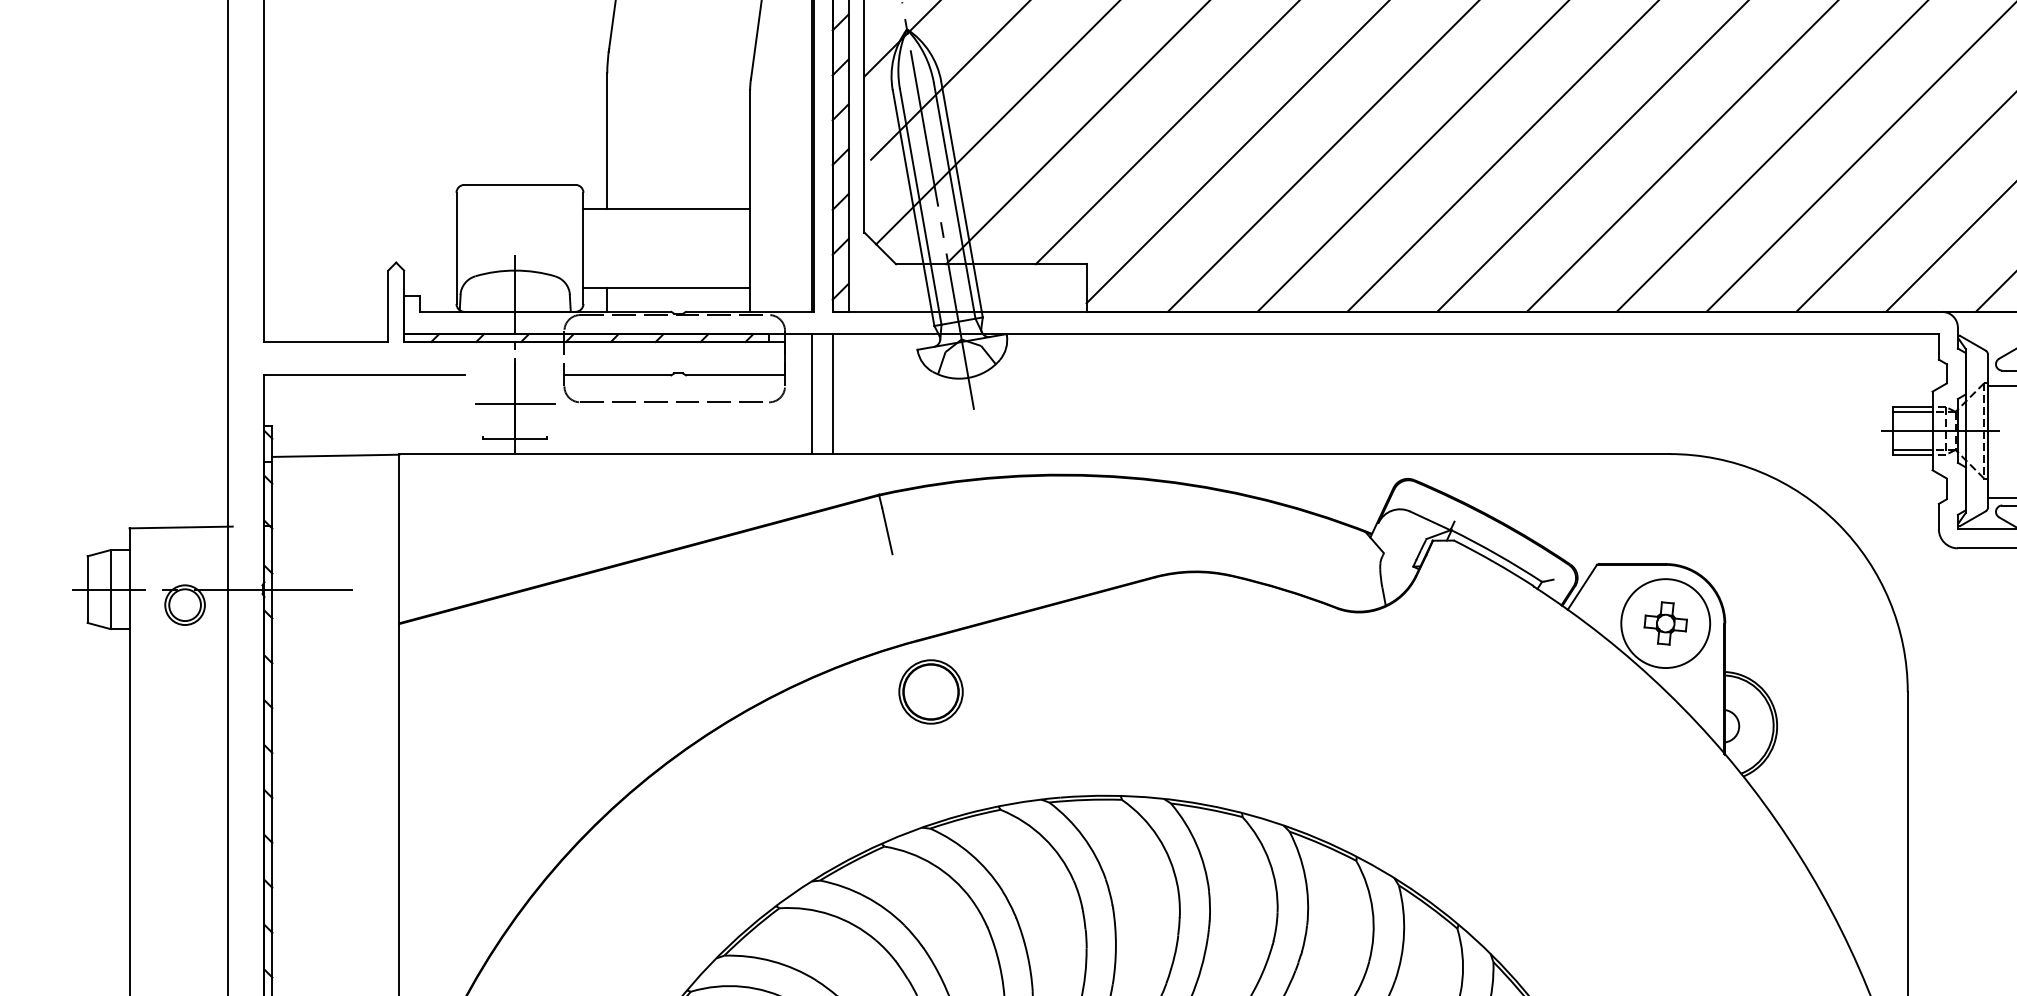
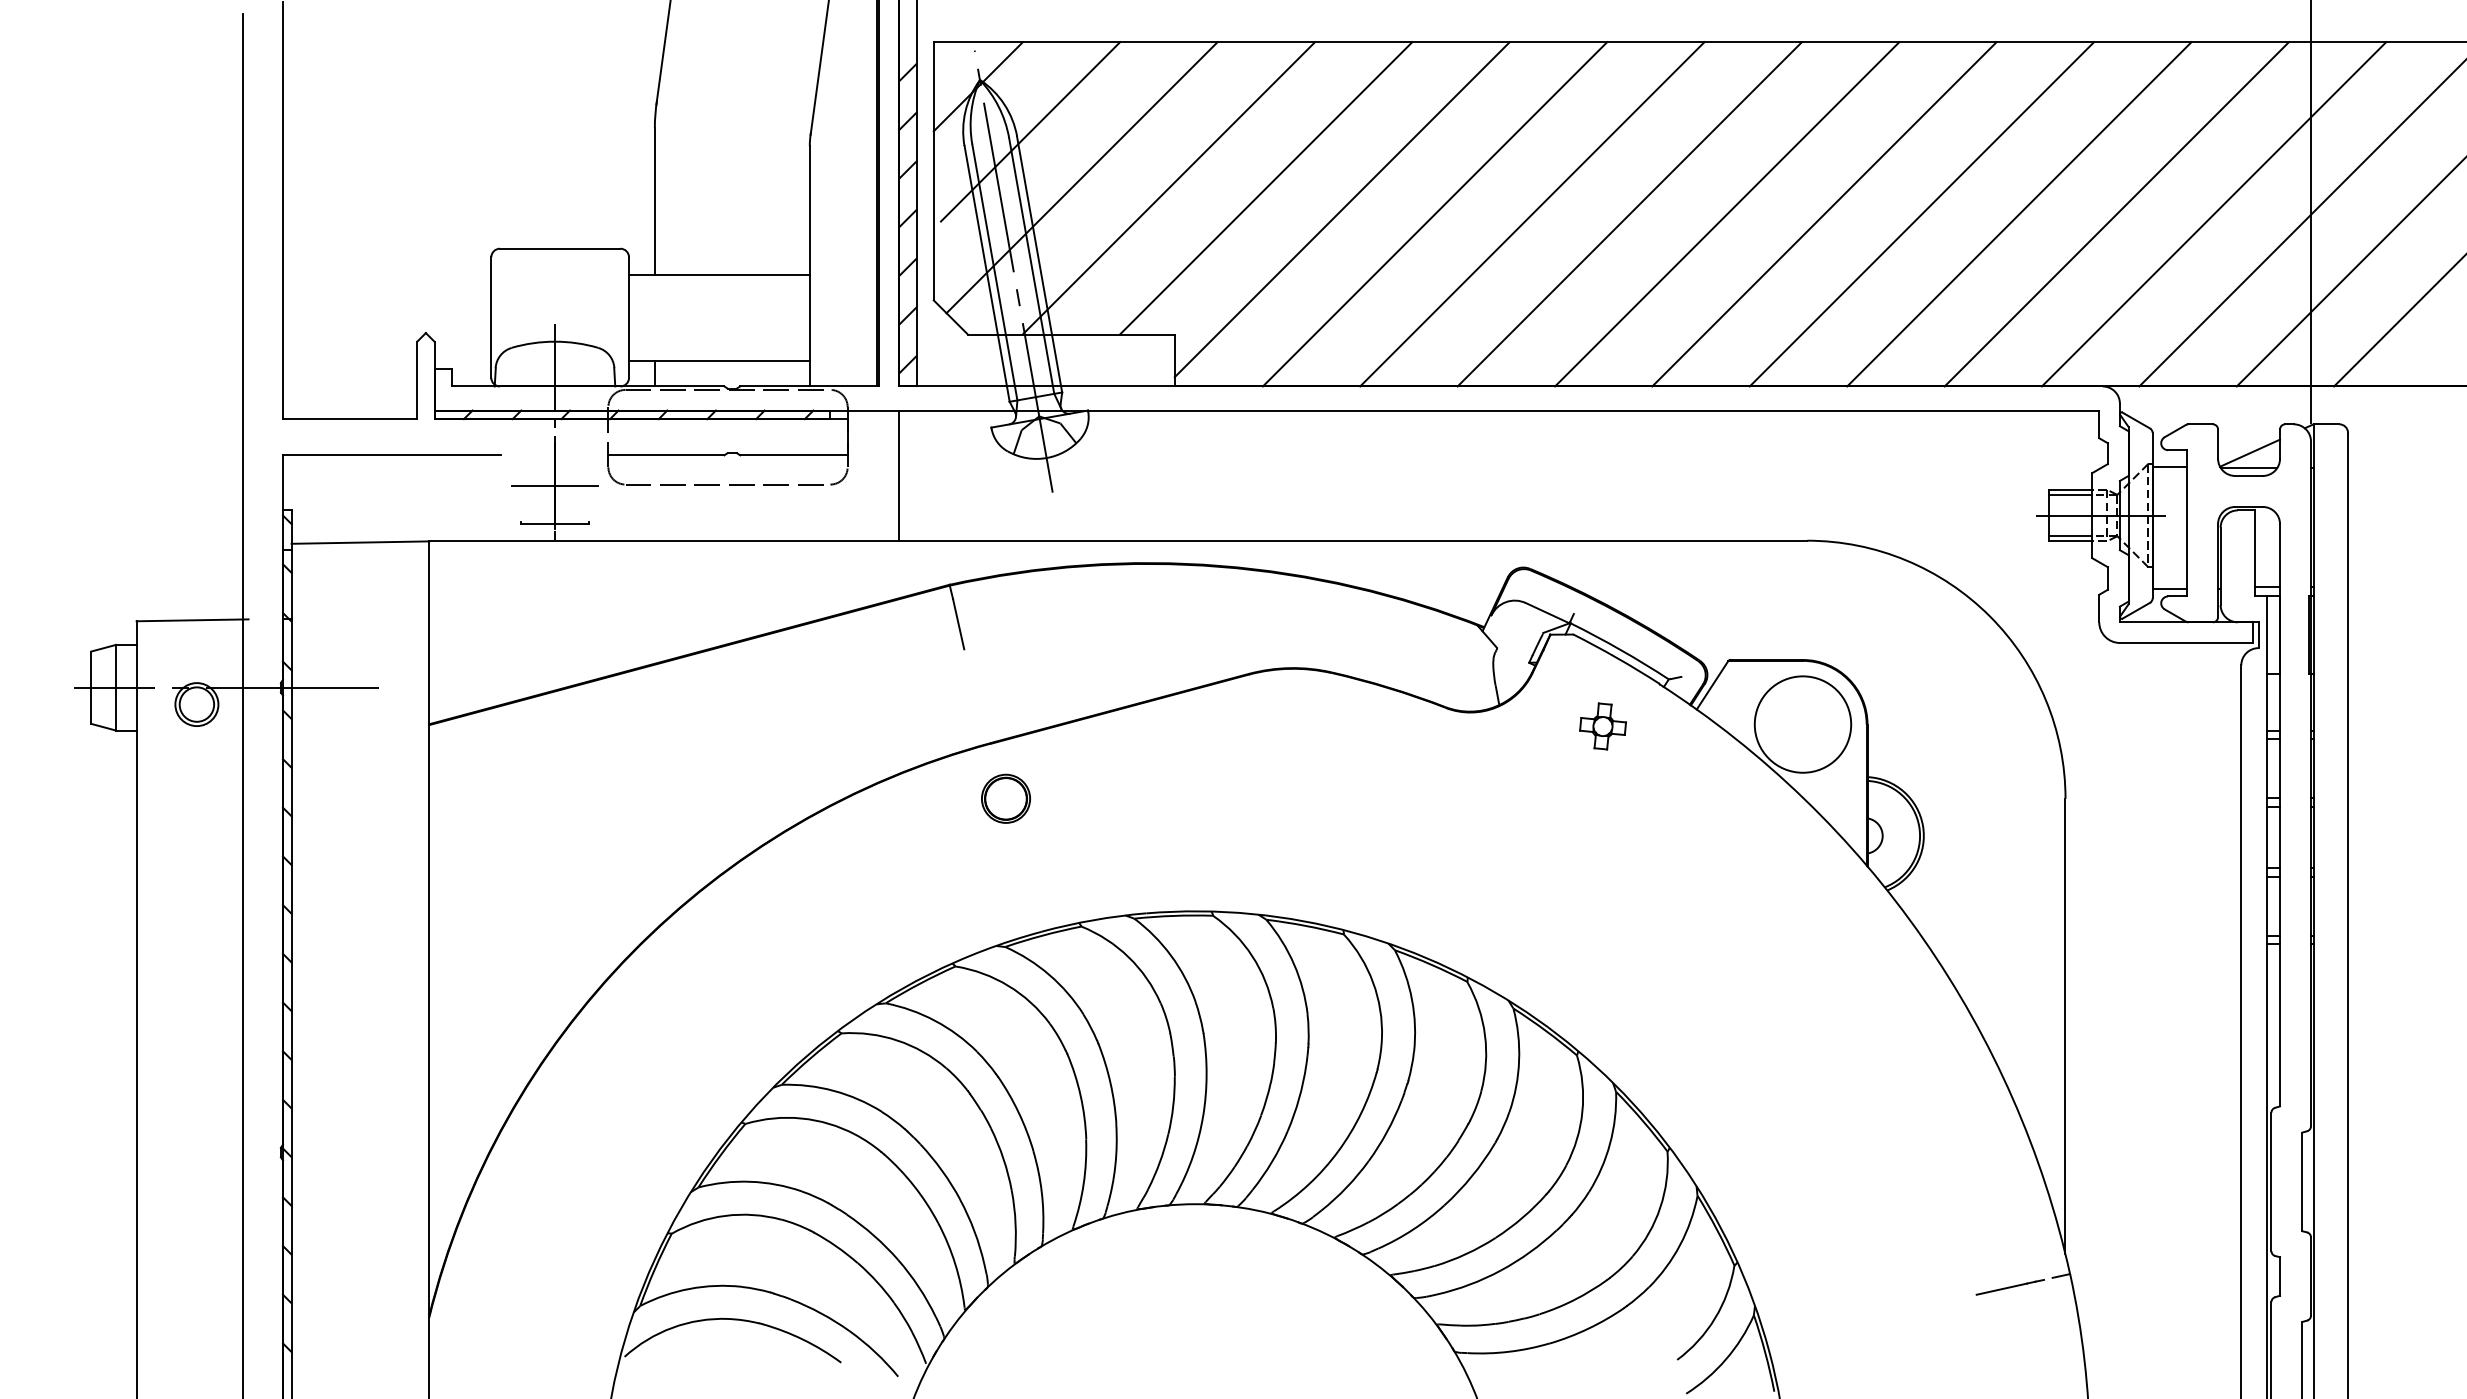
line: (811, 393) -> (876, 475), removed
part: (1665, 623) -> (1602, 726), moved
part: (930, 691) -> (1005, 798), size x0.7

